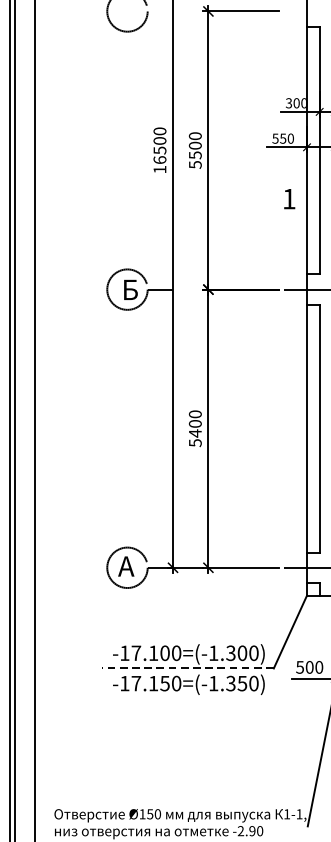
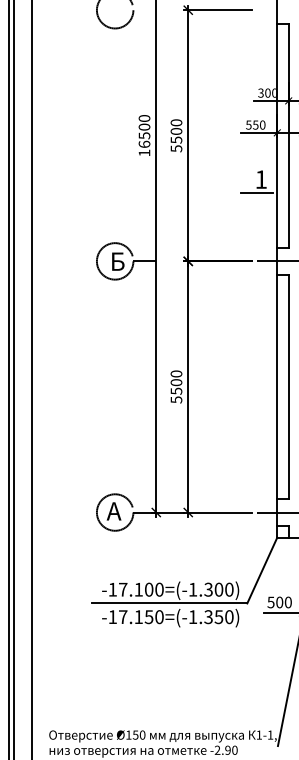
line: (284, 214) -> (256, 193), added
text: (195, 433) -> (176, 391), 5400 -> 5500
line: (187, 668) -> (169, 603), dashed -> solid

